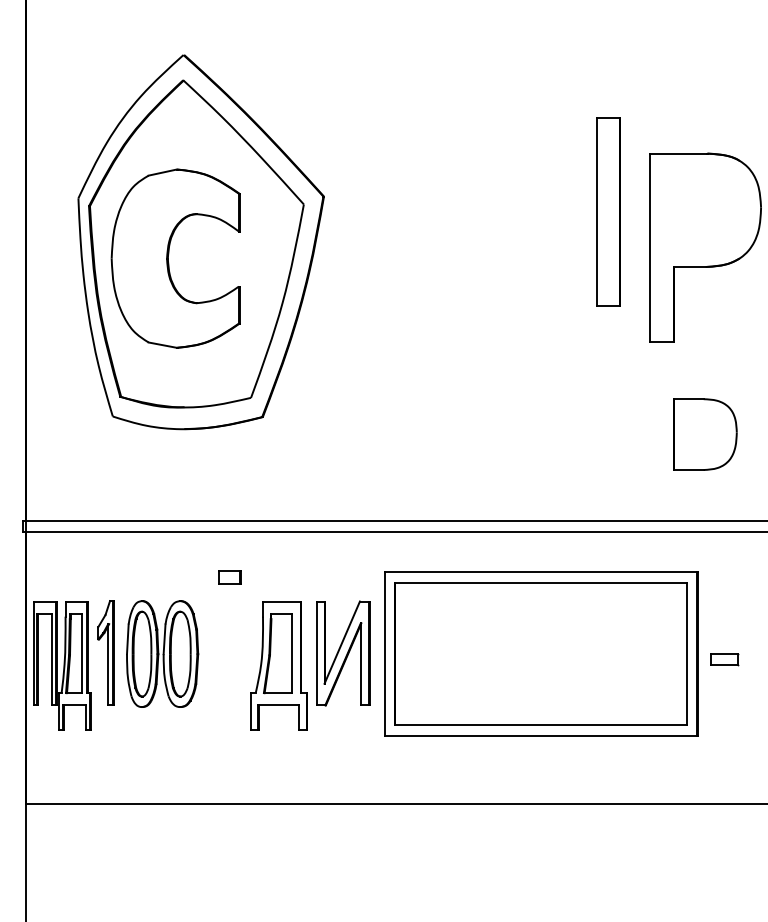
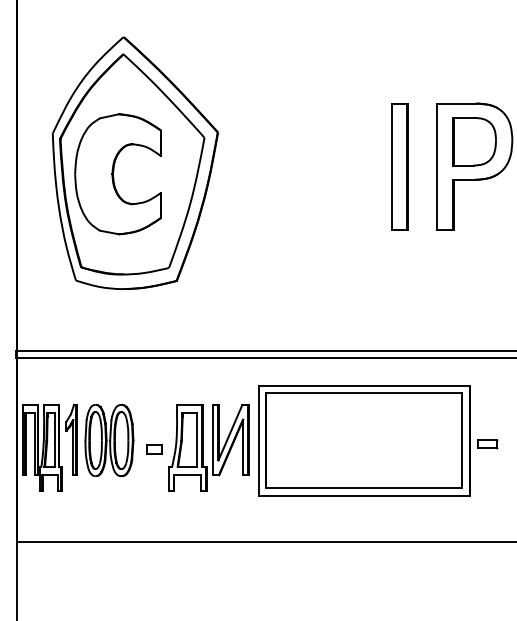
part: (608, 211) -> (399, 166), moved
part: (704, 434) -> (474, 141), moved
part: (229, 576) -> (154, 449), moved

